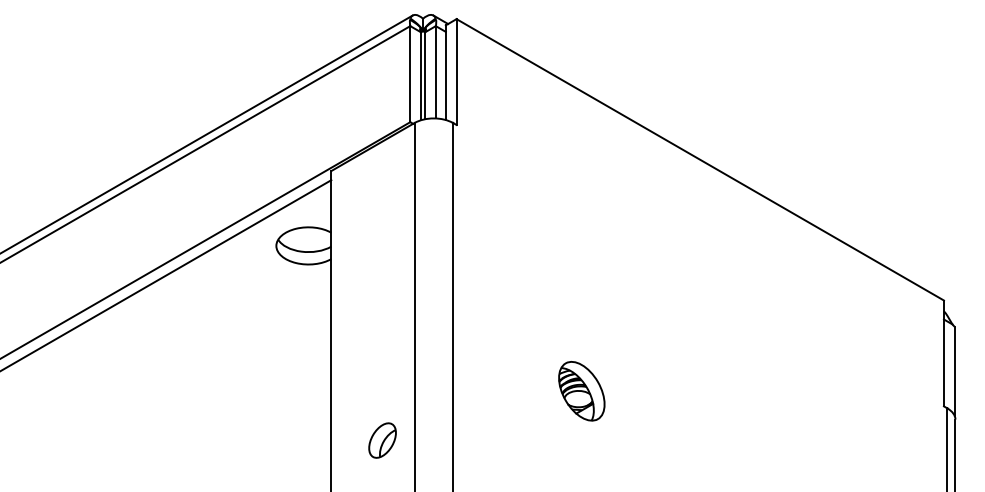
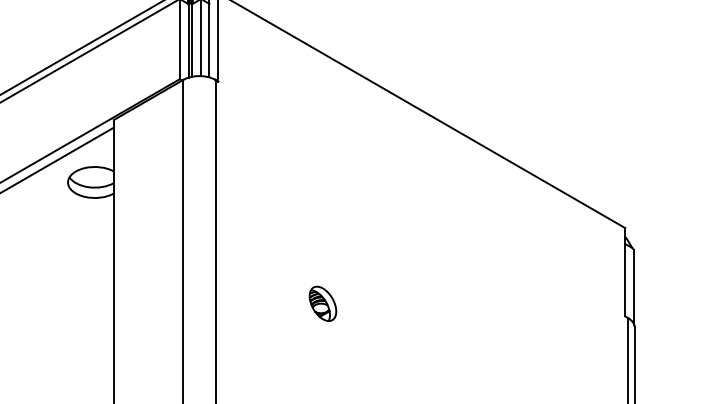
part: (581, 391) -> (322, 303), size x0.7
part: (382, 440) -> (156, 344), removed

